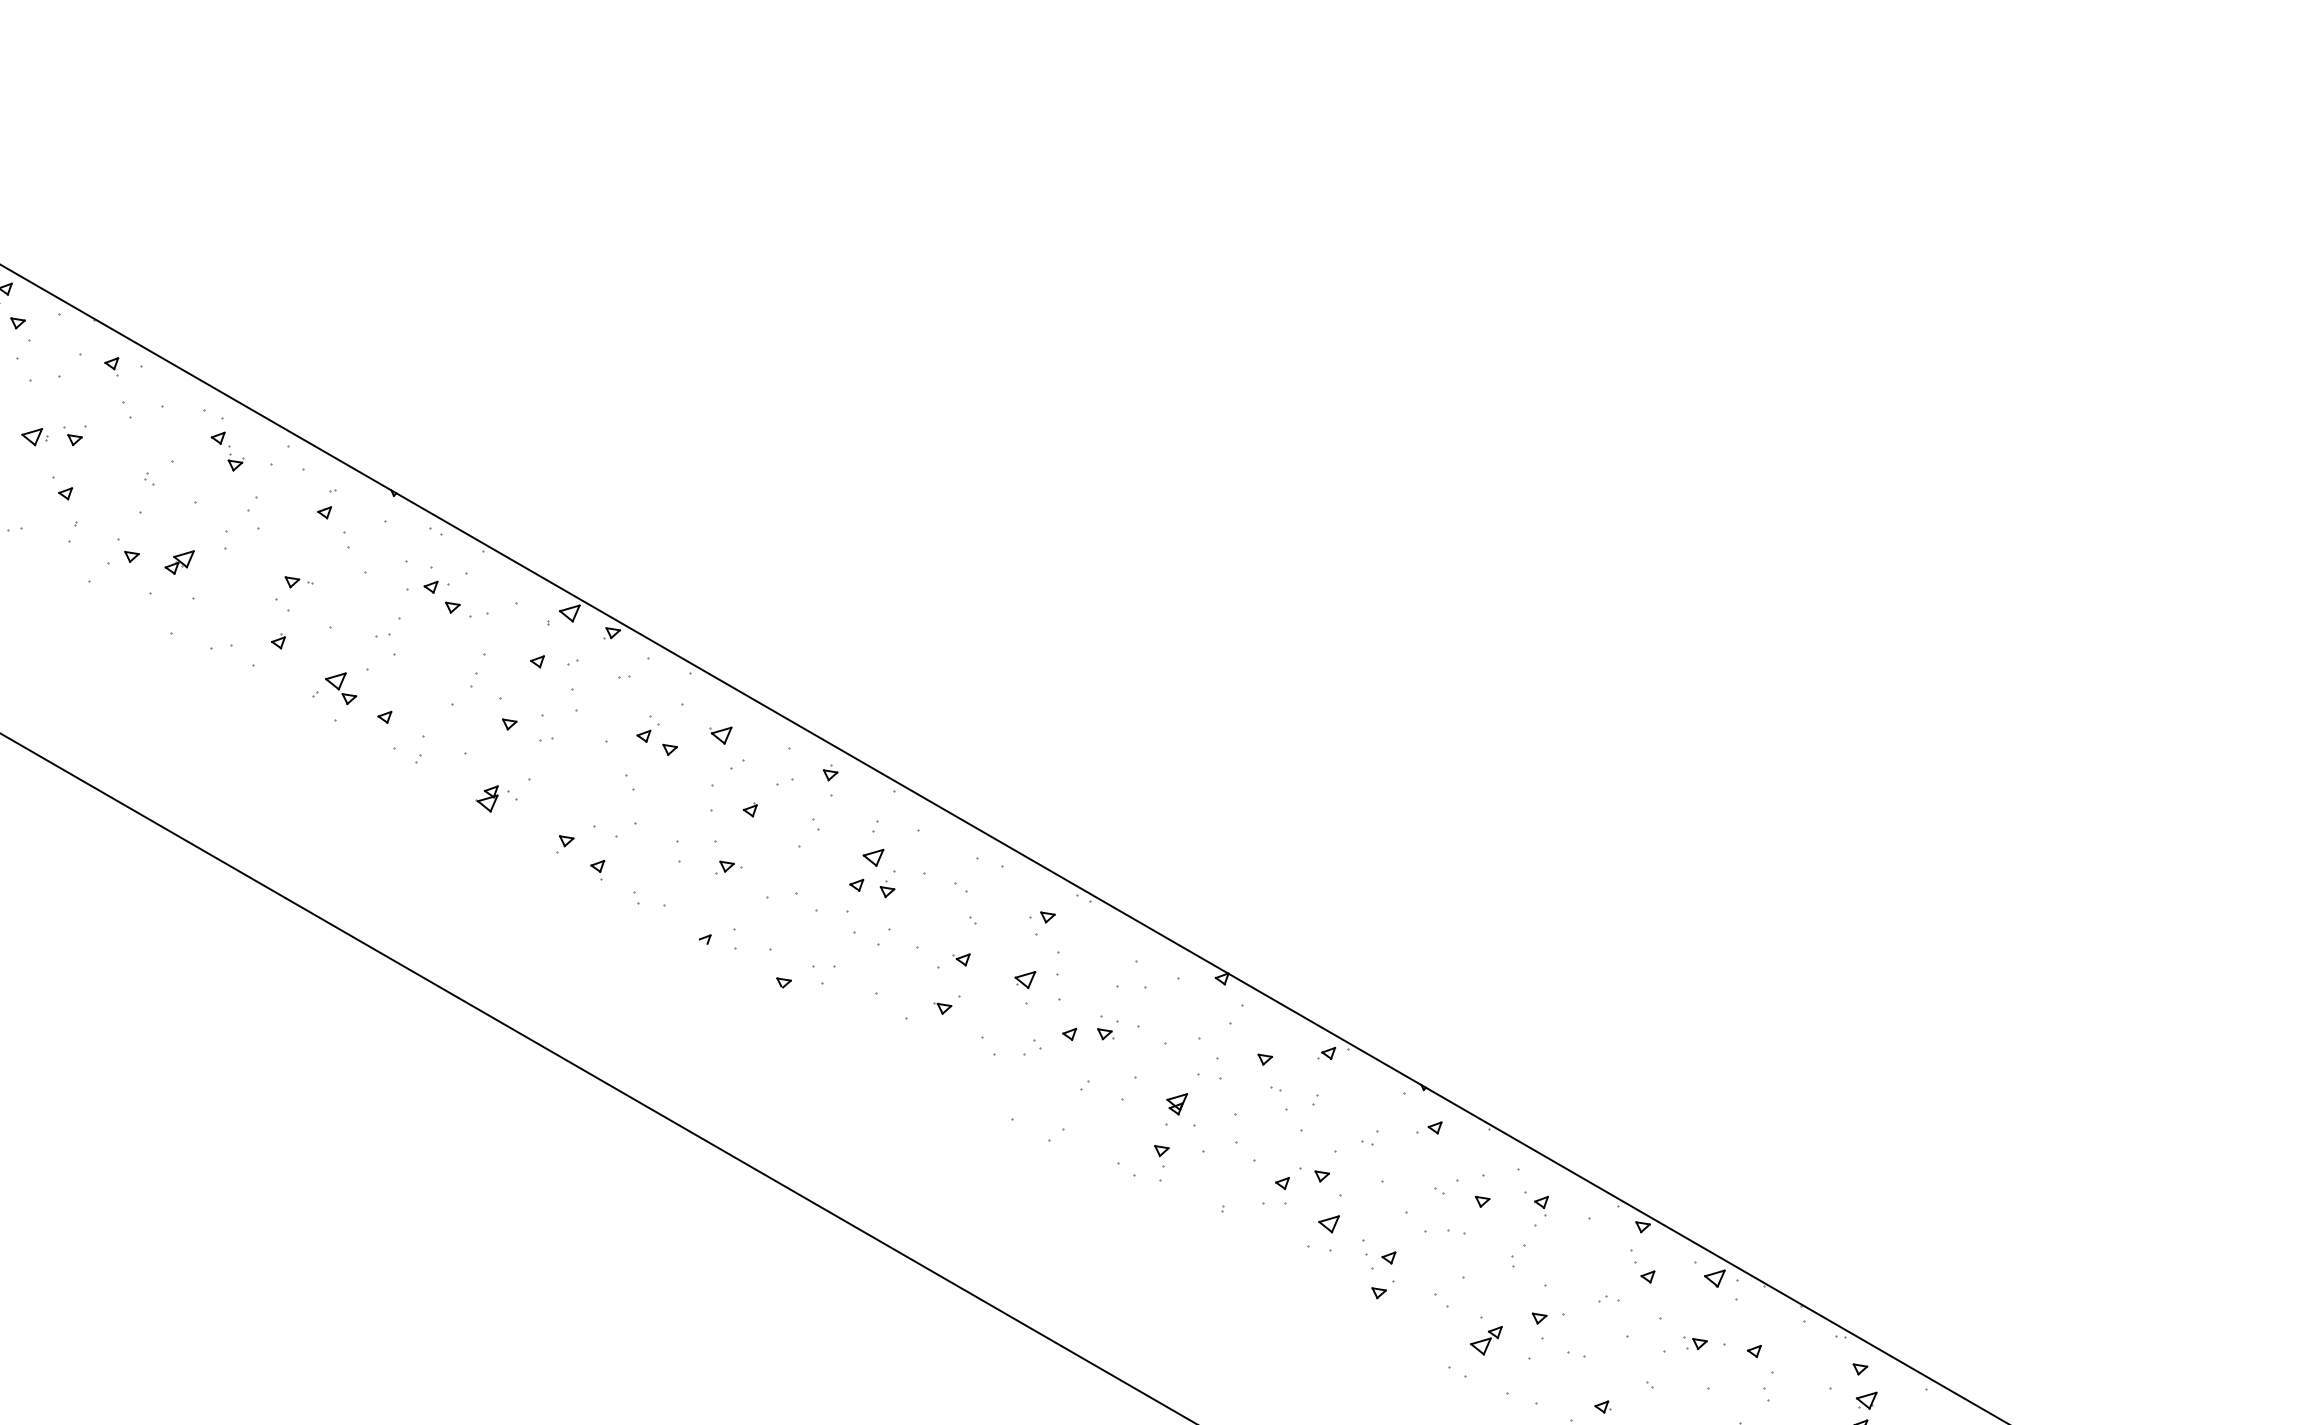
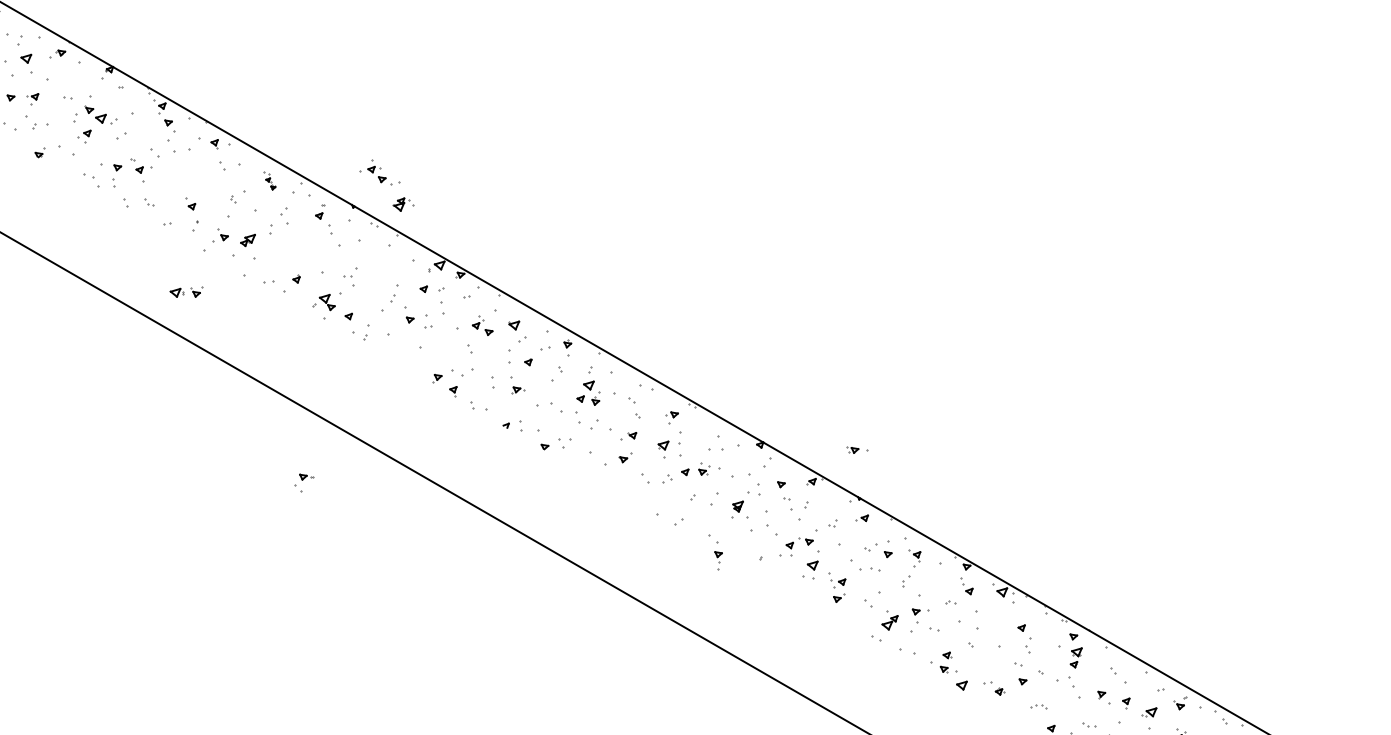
part: (54, 434) -> (186, 291), moved
part: (223, 440) -> (269, 180), size x0.6
part: (294, 593) -> (304, 482), moved
part: (447, 593) -> (379, 172), moved
part: (496, 798) -> (403, 204), moved
part: (1161, 1163) -> (718, 560), moved
part: (1705, 1342) -> (857, 449), moved

